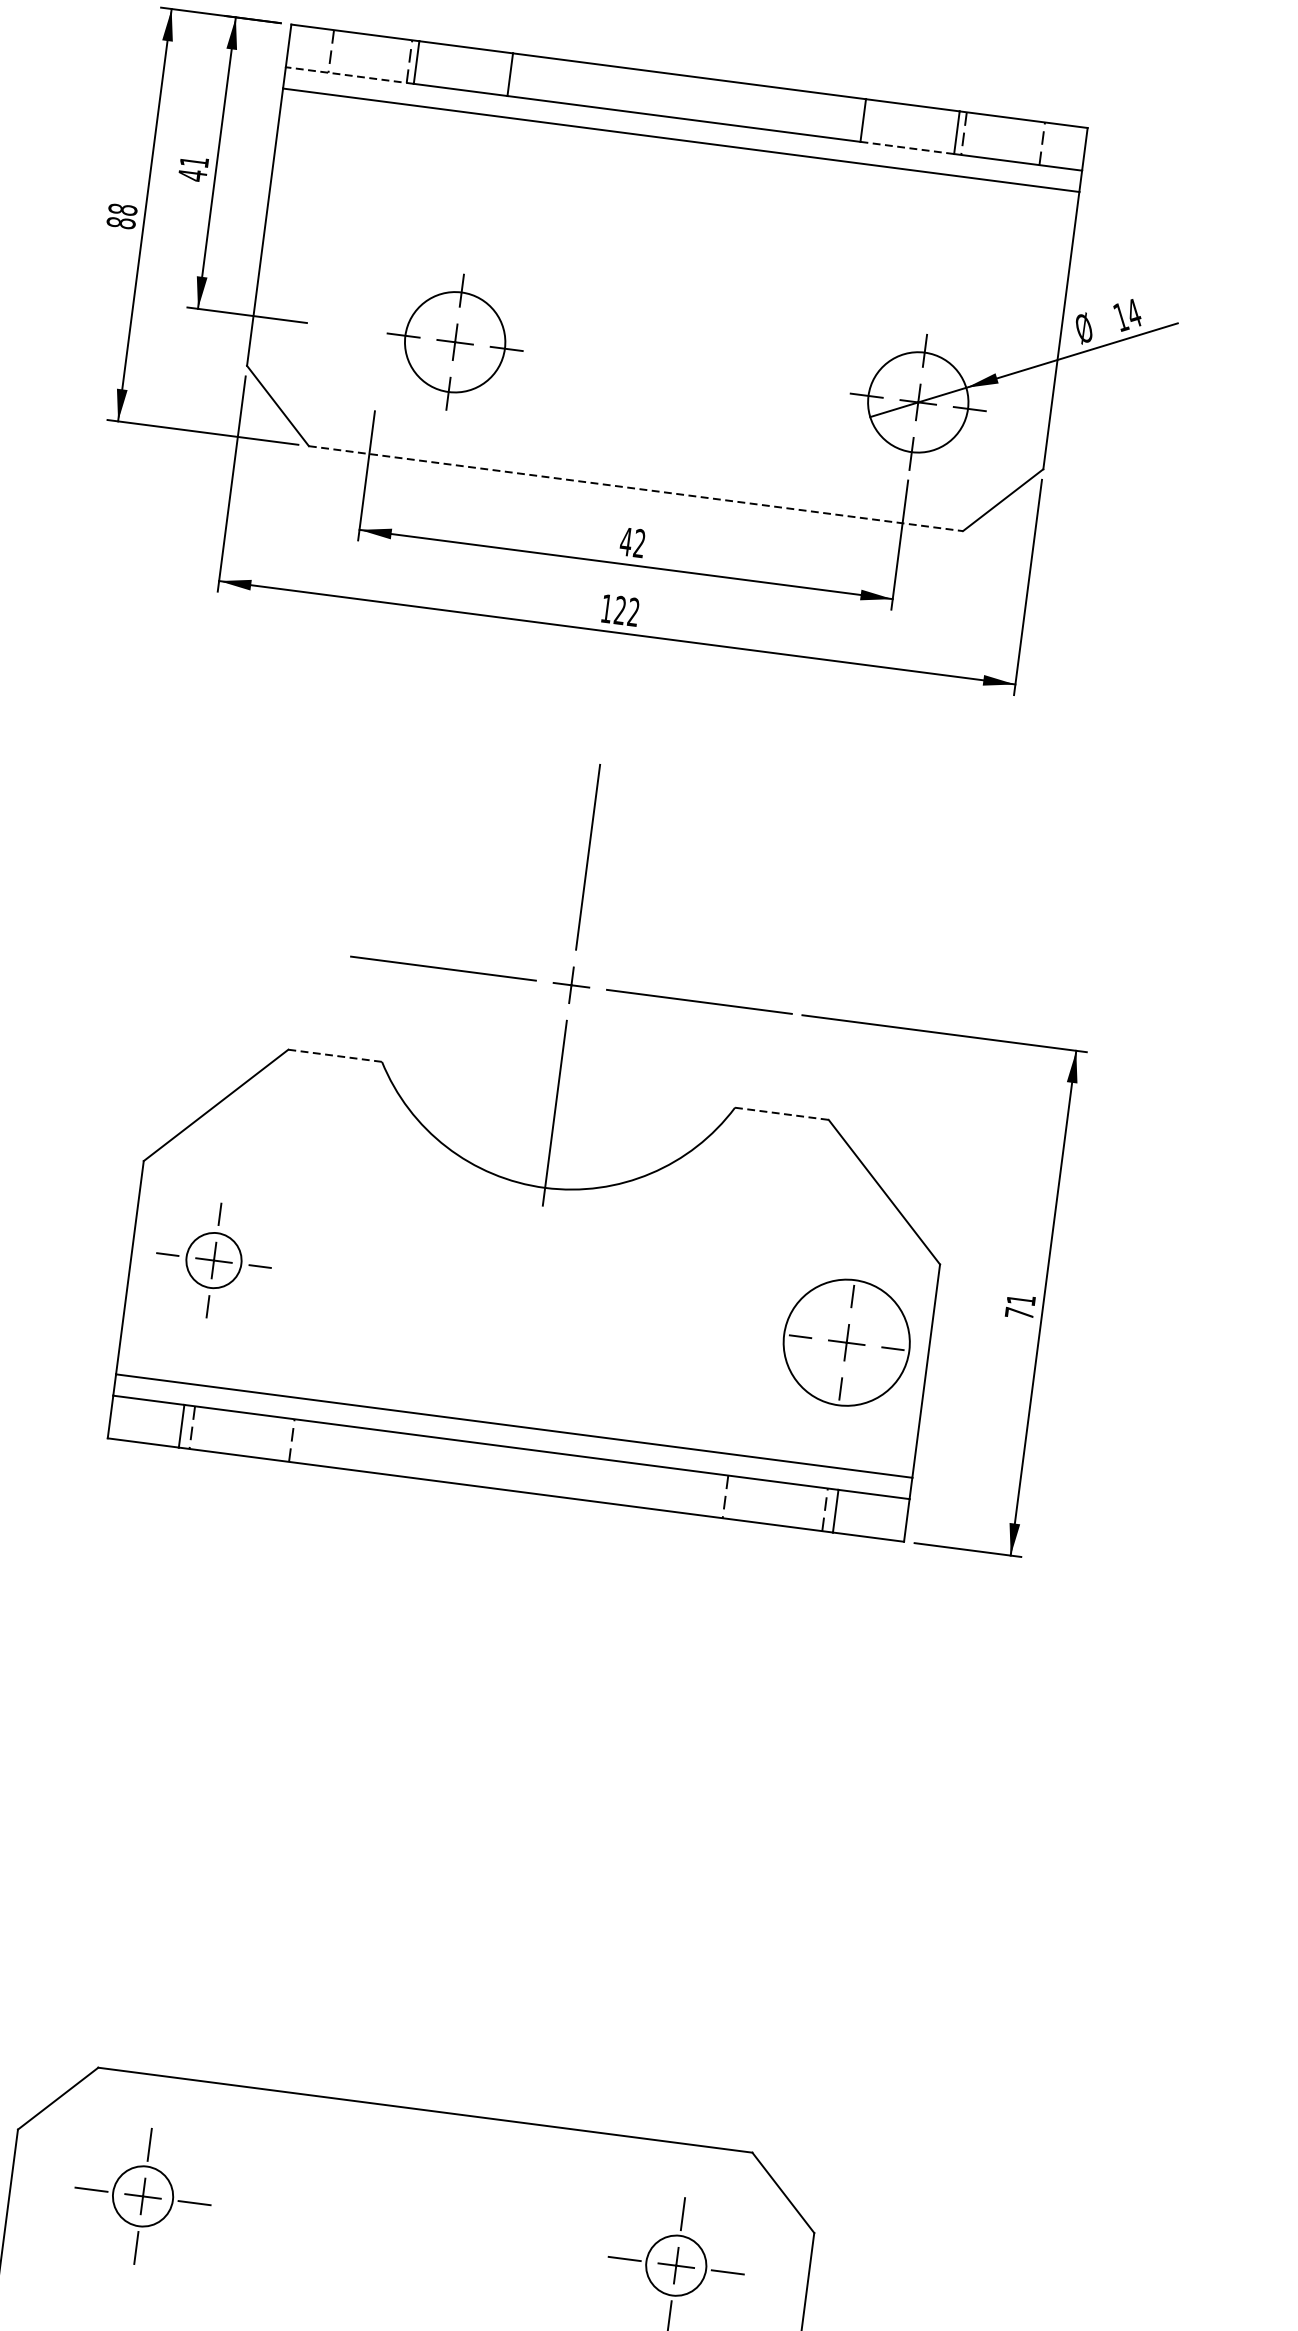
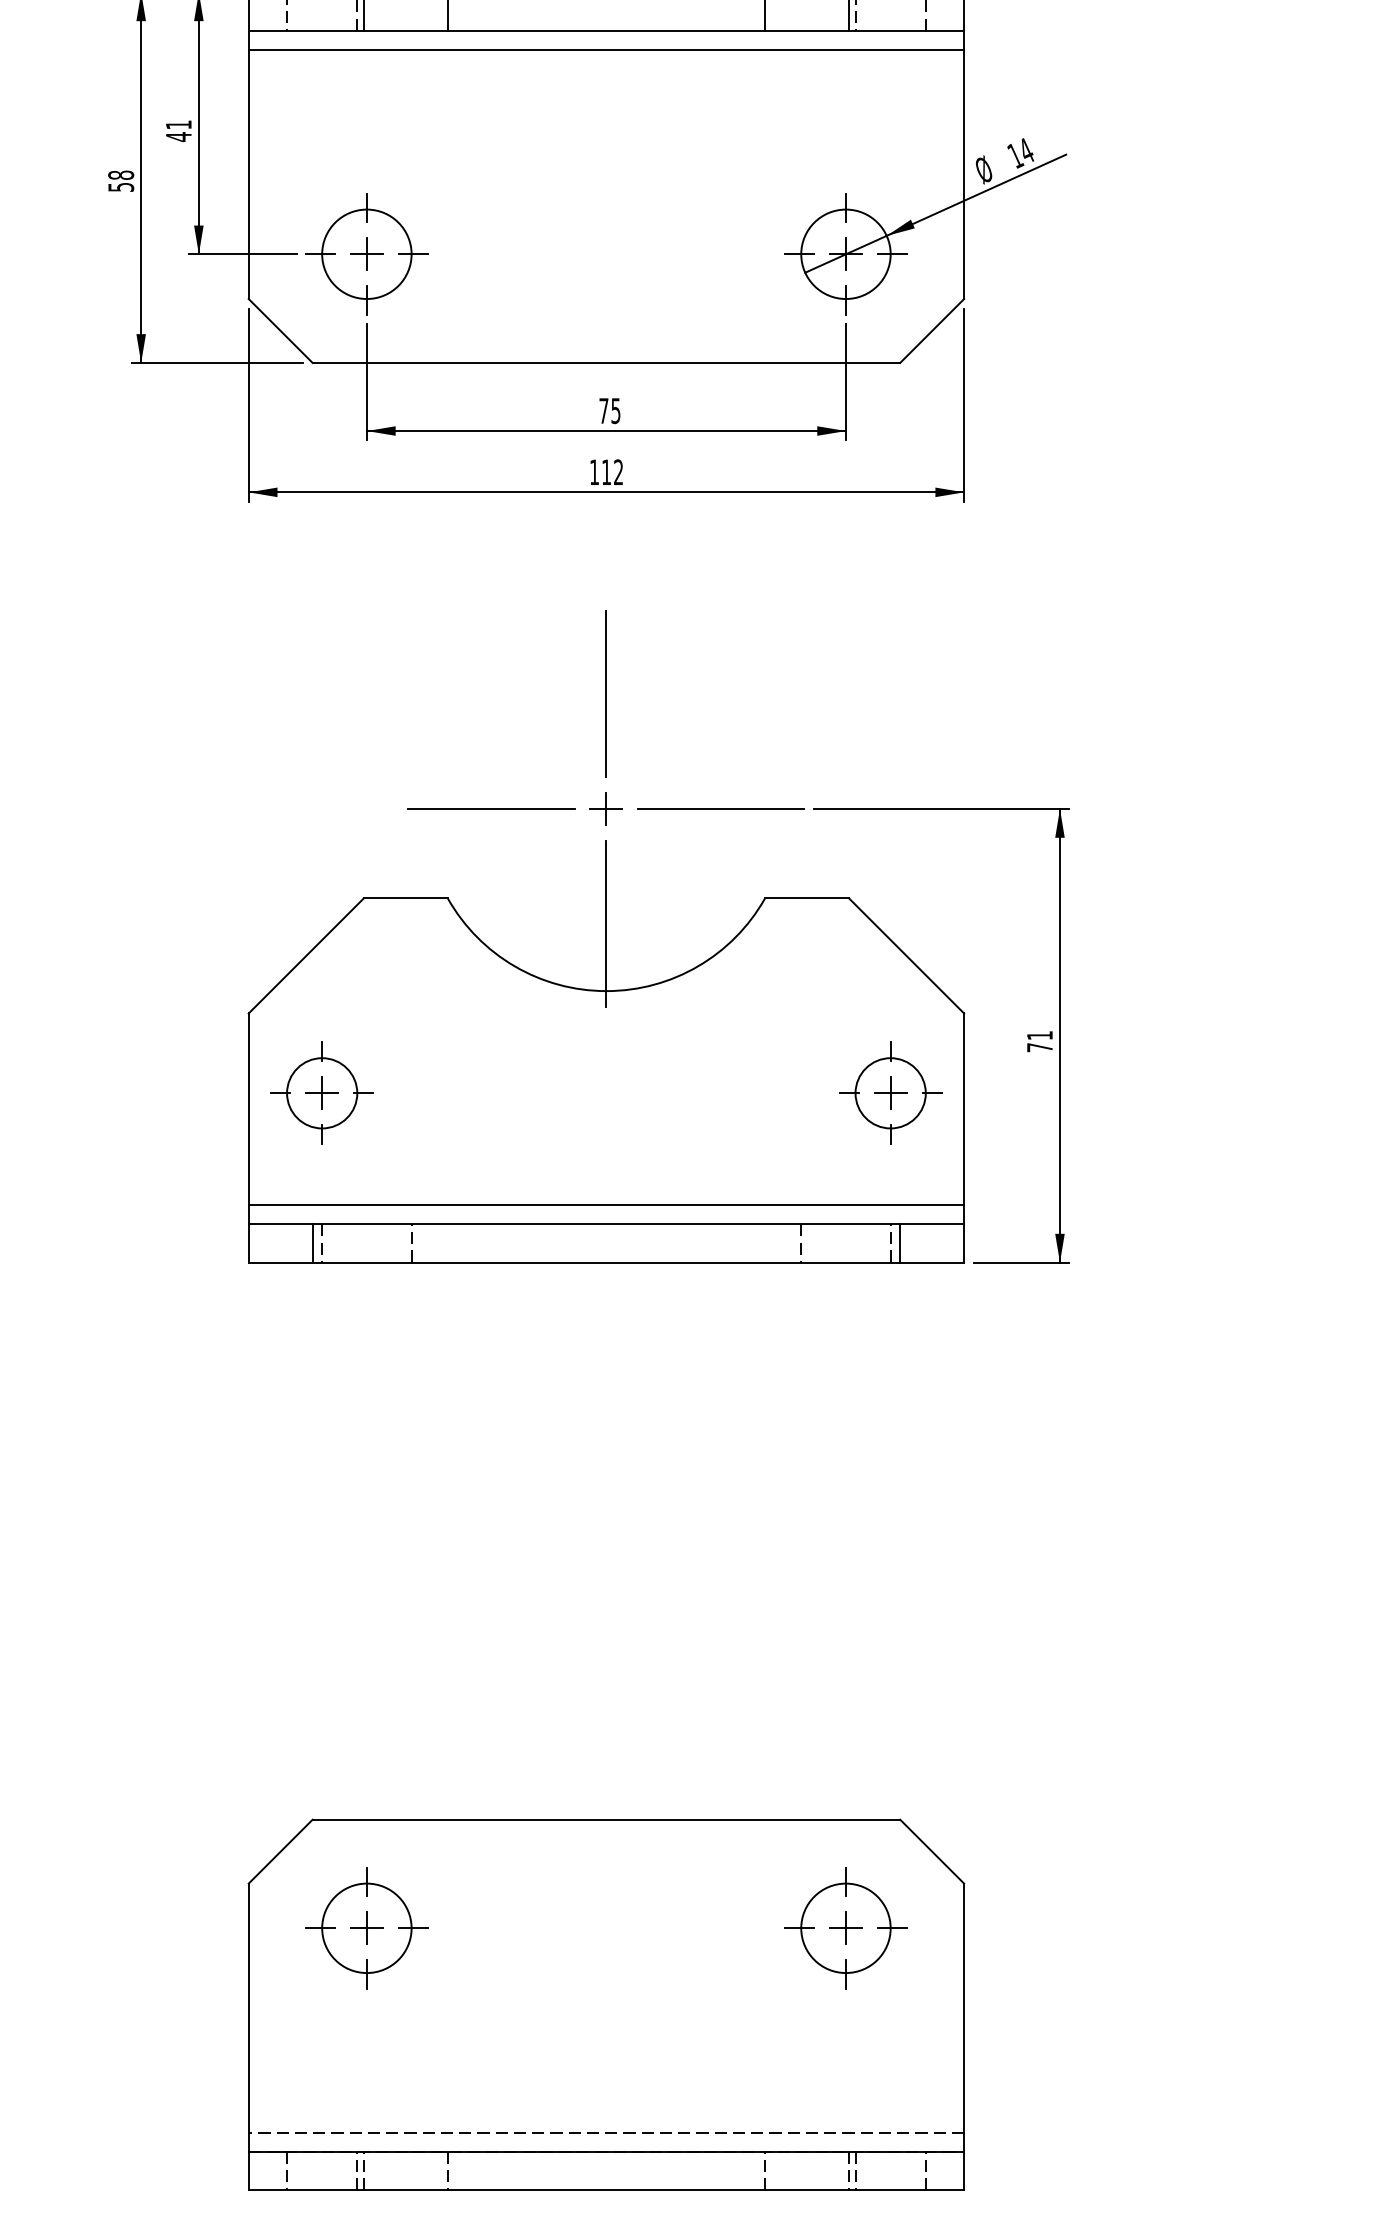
line: (349, 75) -> (305, 30), dashed -> solid
line: (907, 147) -> (807, 30), dashed -> solid
text: (121, 222) -> (121, 186), 88 -> 58
part: (454, 342) -> (366, 254), moved
line: (636, 488) -> (606, 362), dashed -> solid
text: (632, 543) -> (609, 411), 42 -> 75
text: (620, 609) -> (606, 471), 122 -> 112
line: (335, 1055) -> (406, 898), dashed -> solid
line: (782, 1113) -> (807, 898), dashed -> solid
circle: (214, 1260) -> (322, 1093), size x1.43
circle: (846, 1342) -> (890, 1093), size x0.62
circle: (142, 2196) -> (366, 1928), size x1.67
circle: (675, 2265) -> (845, 1928), size x1.67

